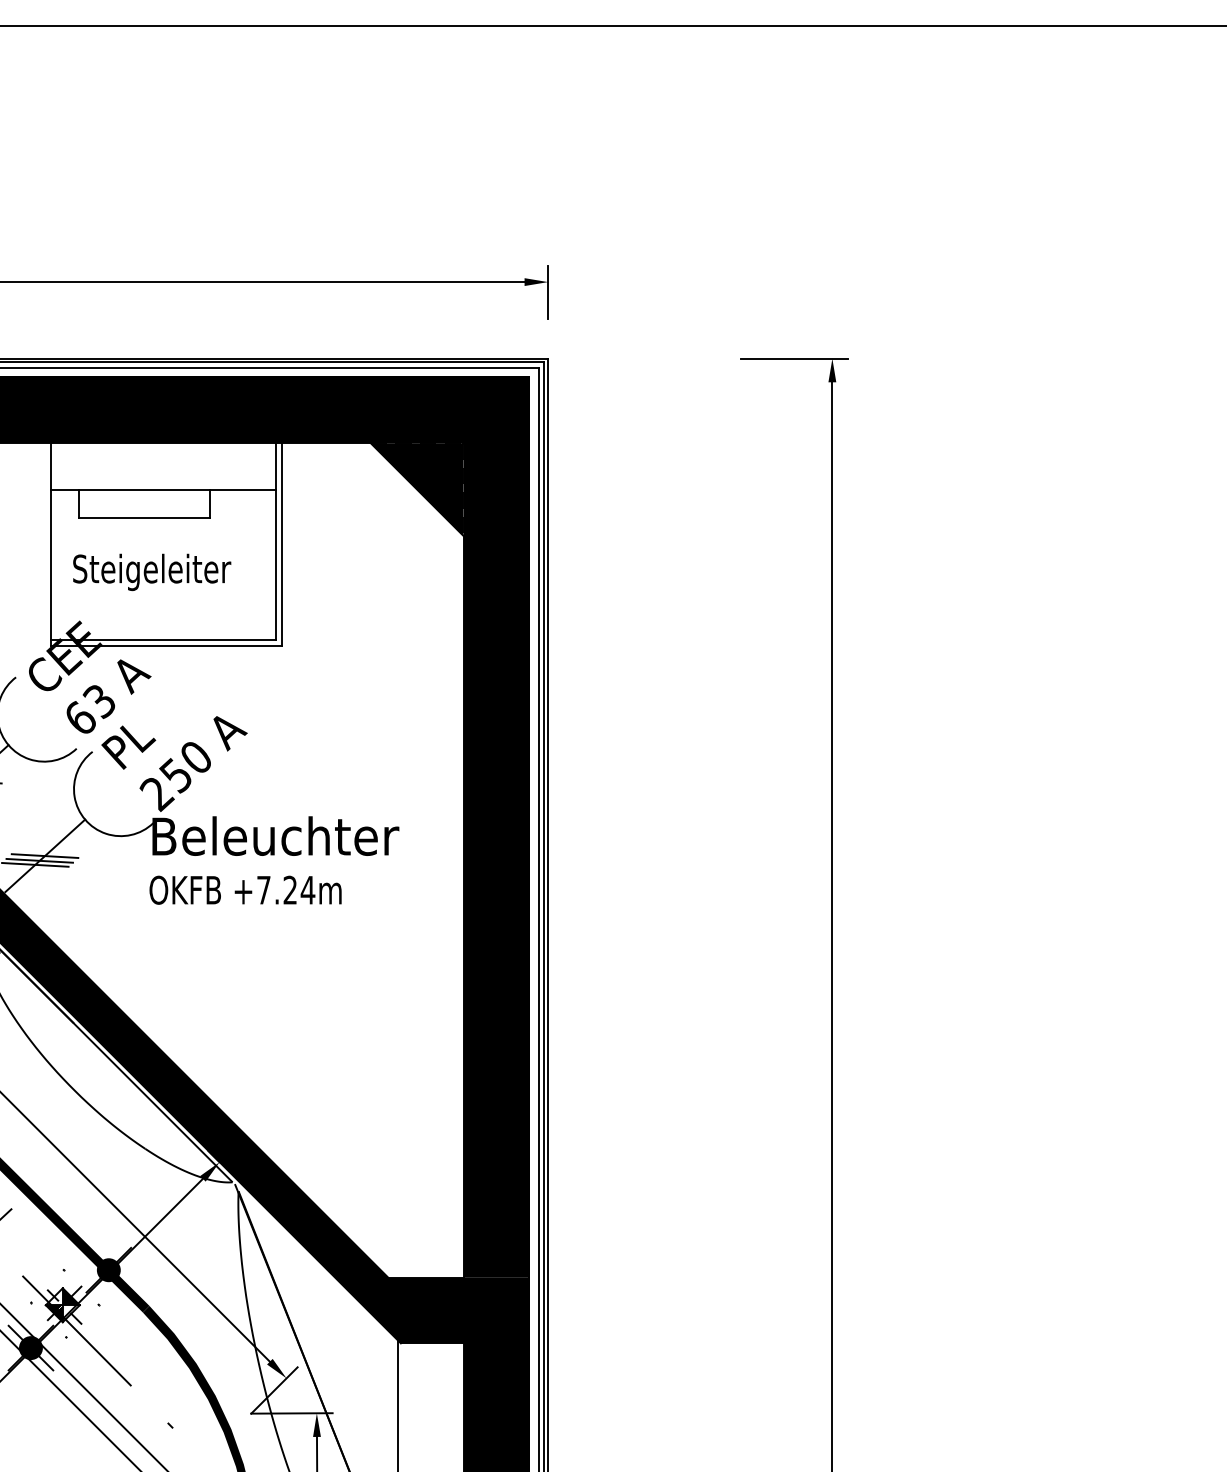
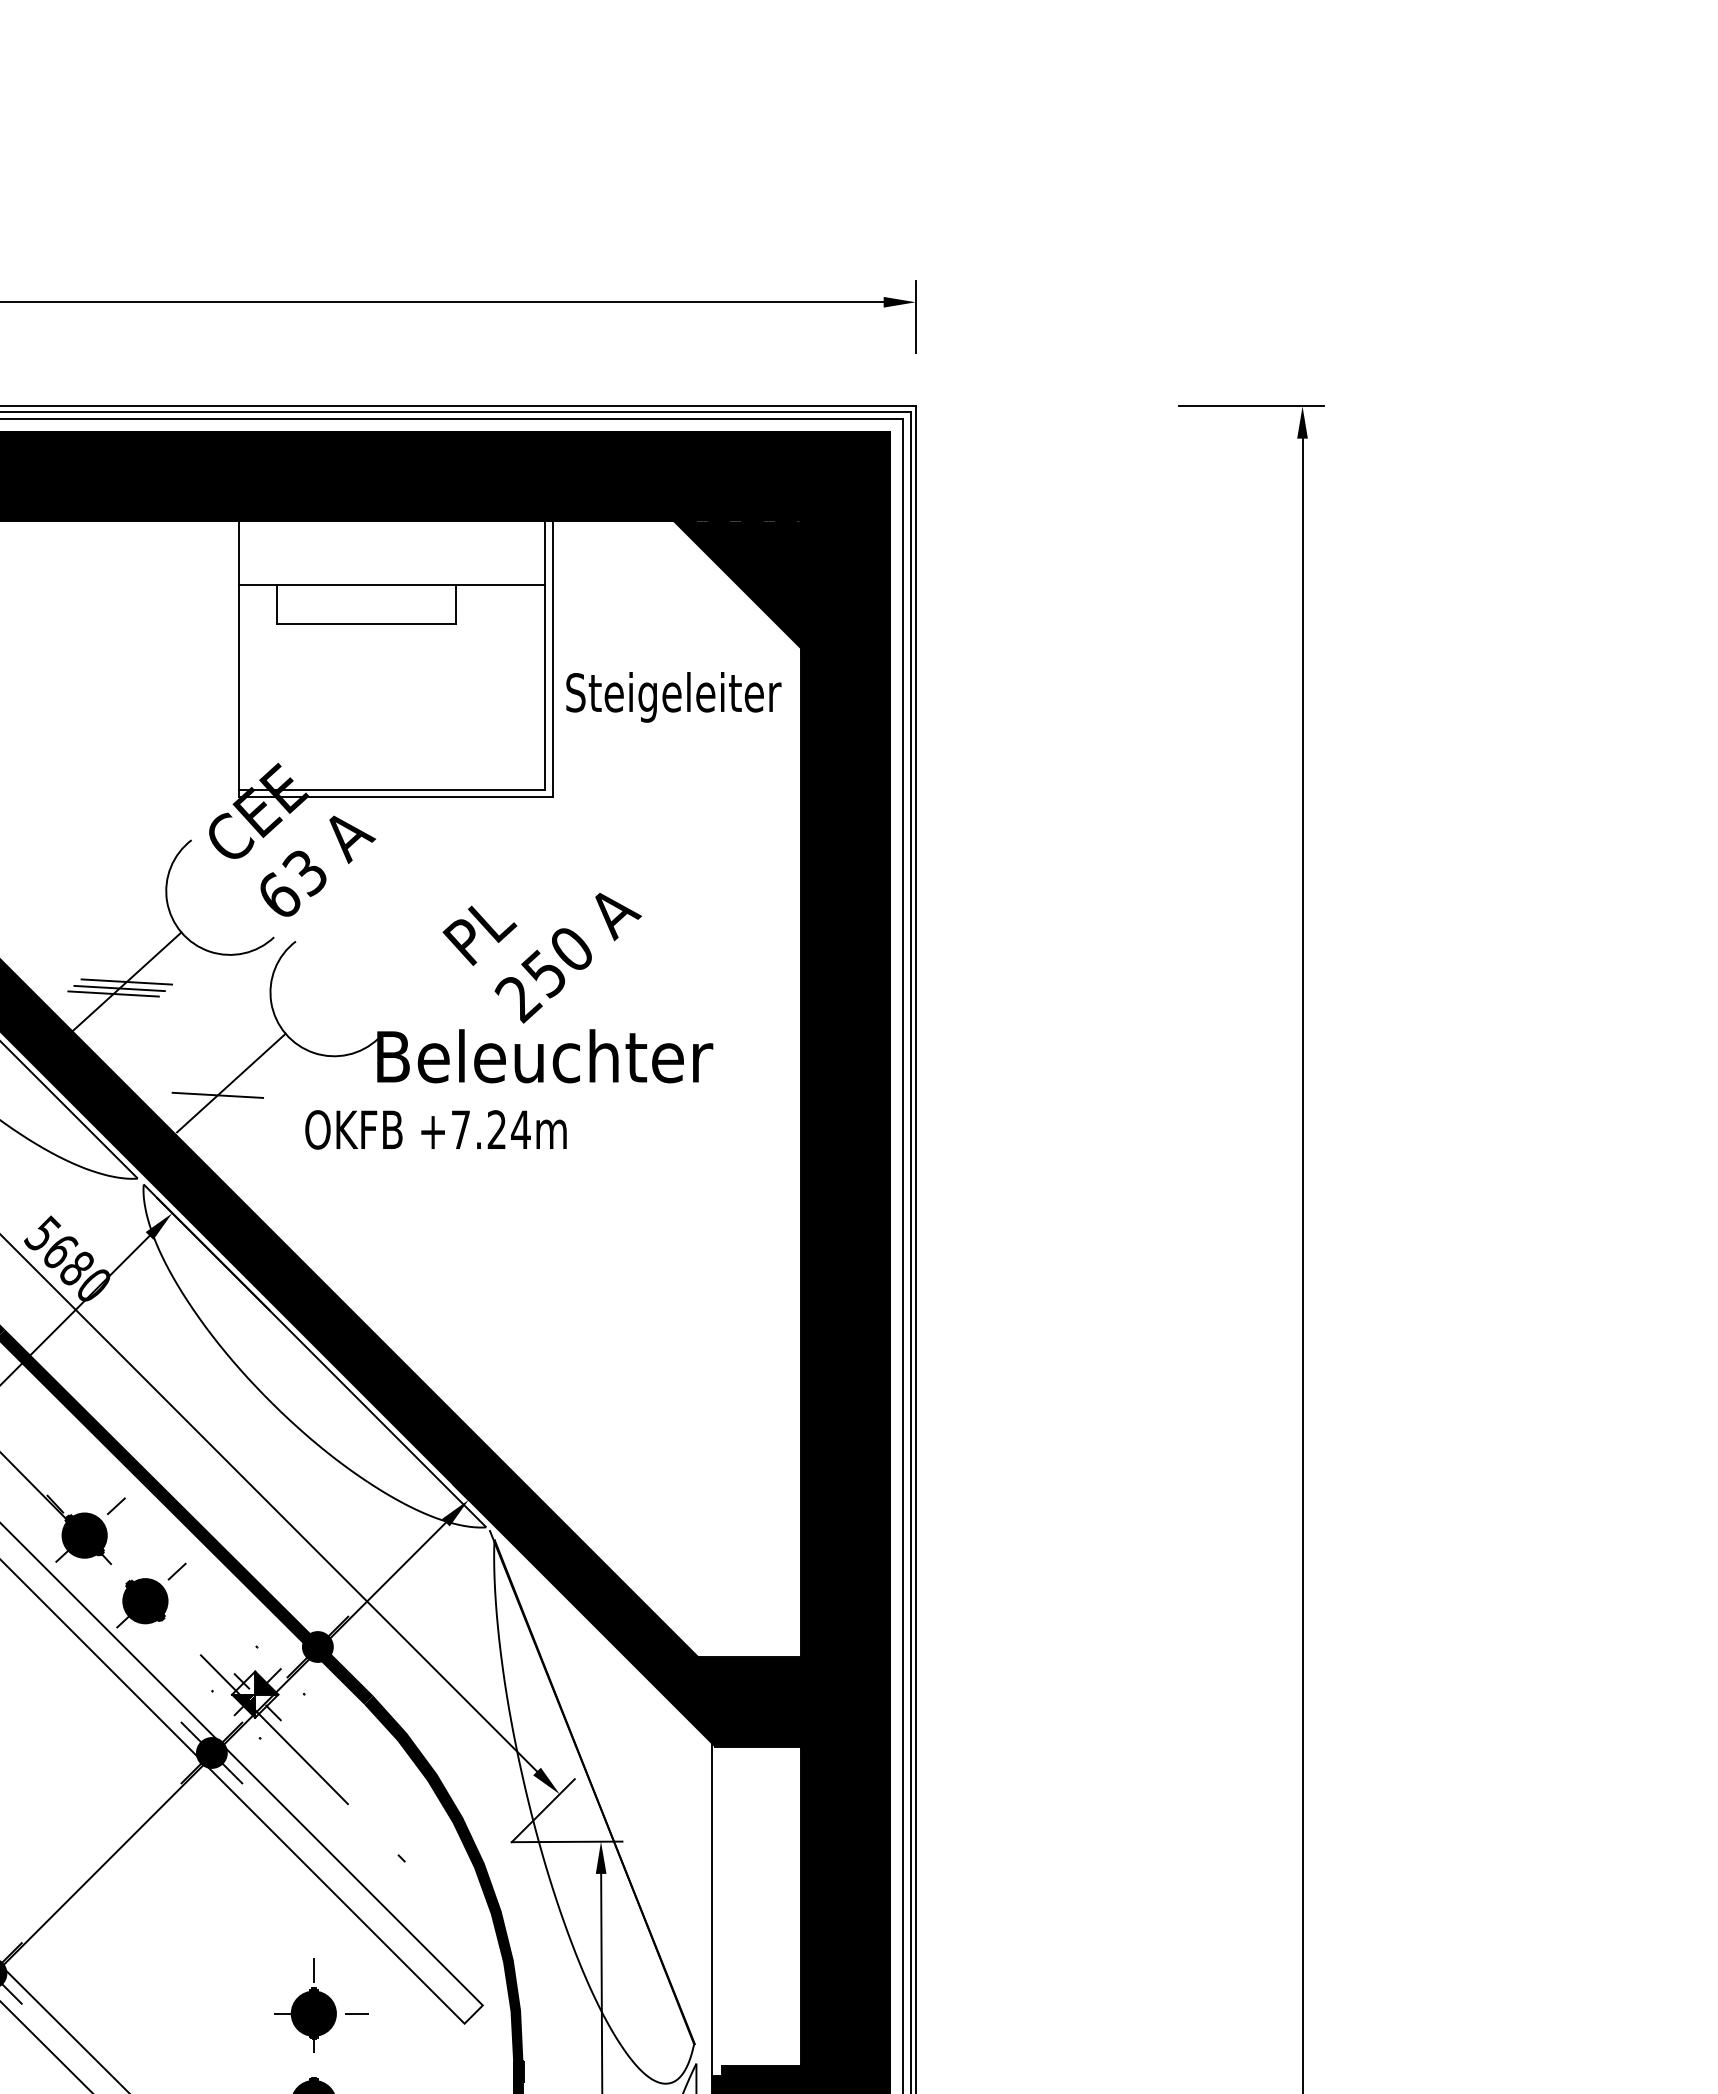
text: (151, 572) -> (673, 697), moved
text: (173, 764) -> (541, 958), moved
line: (44, 855) -> (230, 1082), removed
line: (39, 860) -> (223, 1089), removed
text: (245, 889) -> (435, 1129), moved

